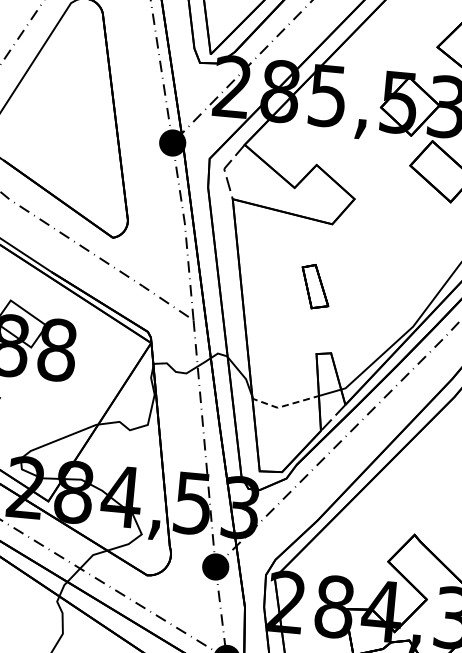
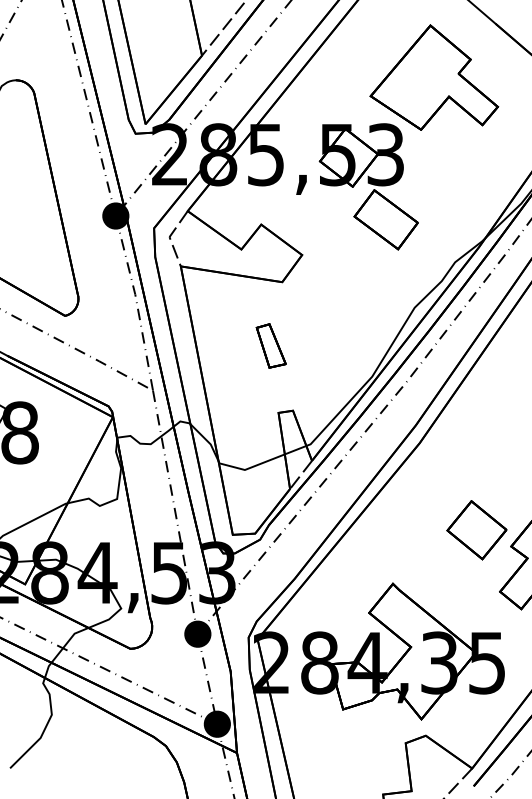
line: (283, 405) -> (250, 467), dashed -> solid

